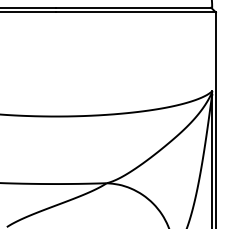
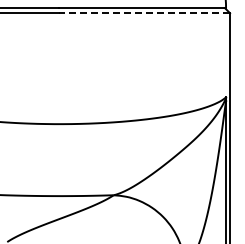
line: (135, 12) -> (144, 13), solid -> dashed

